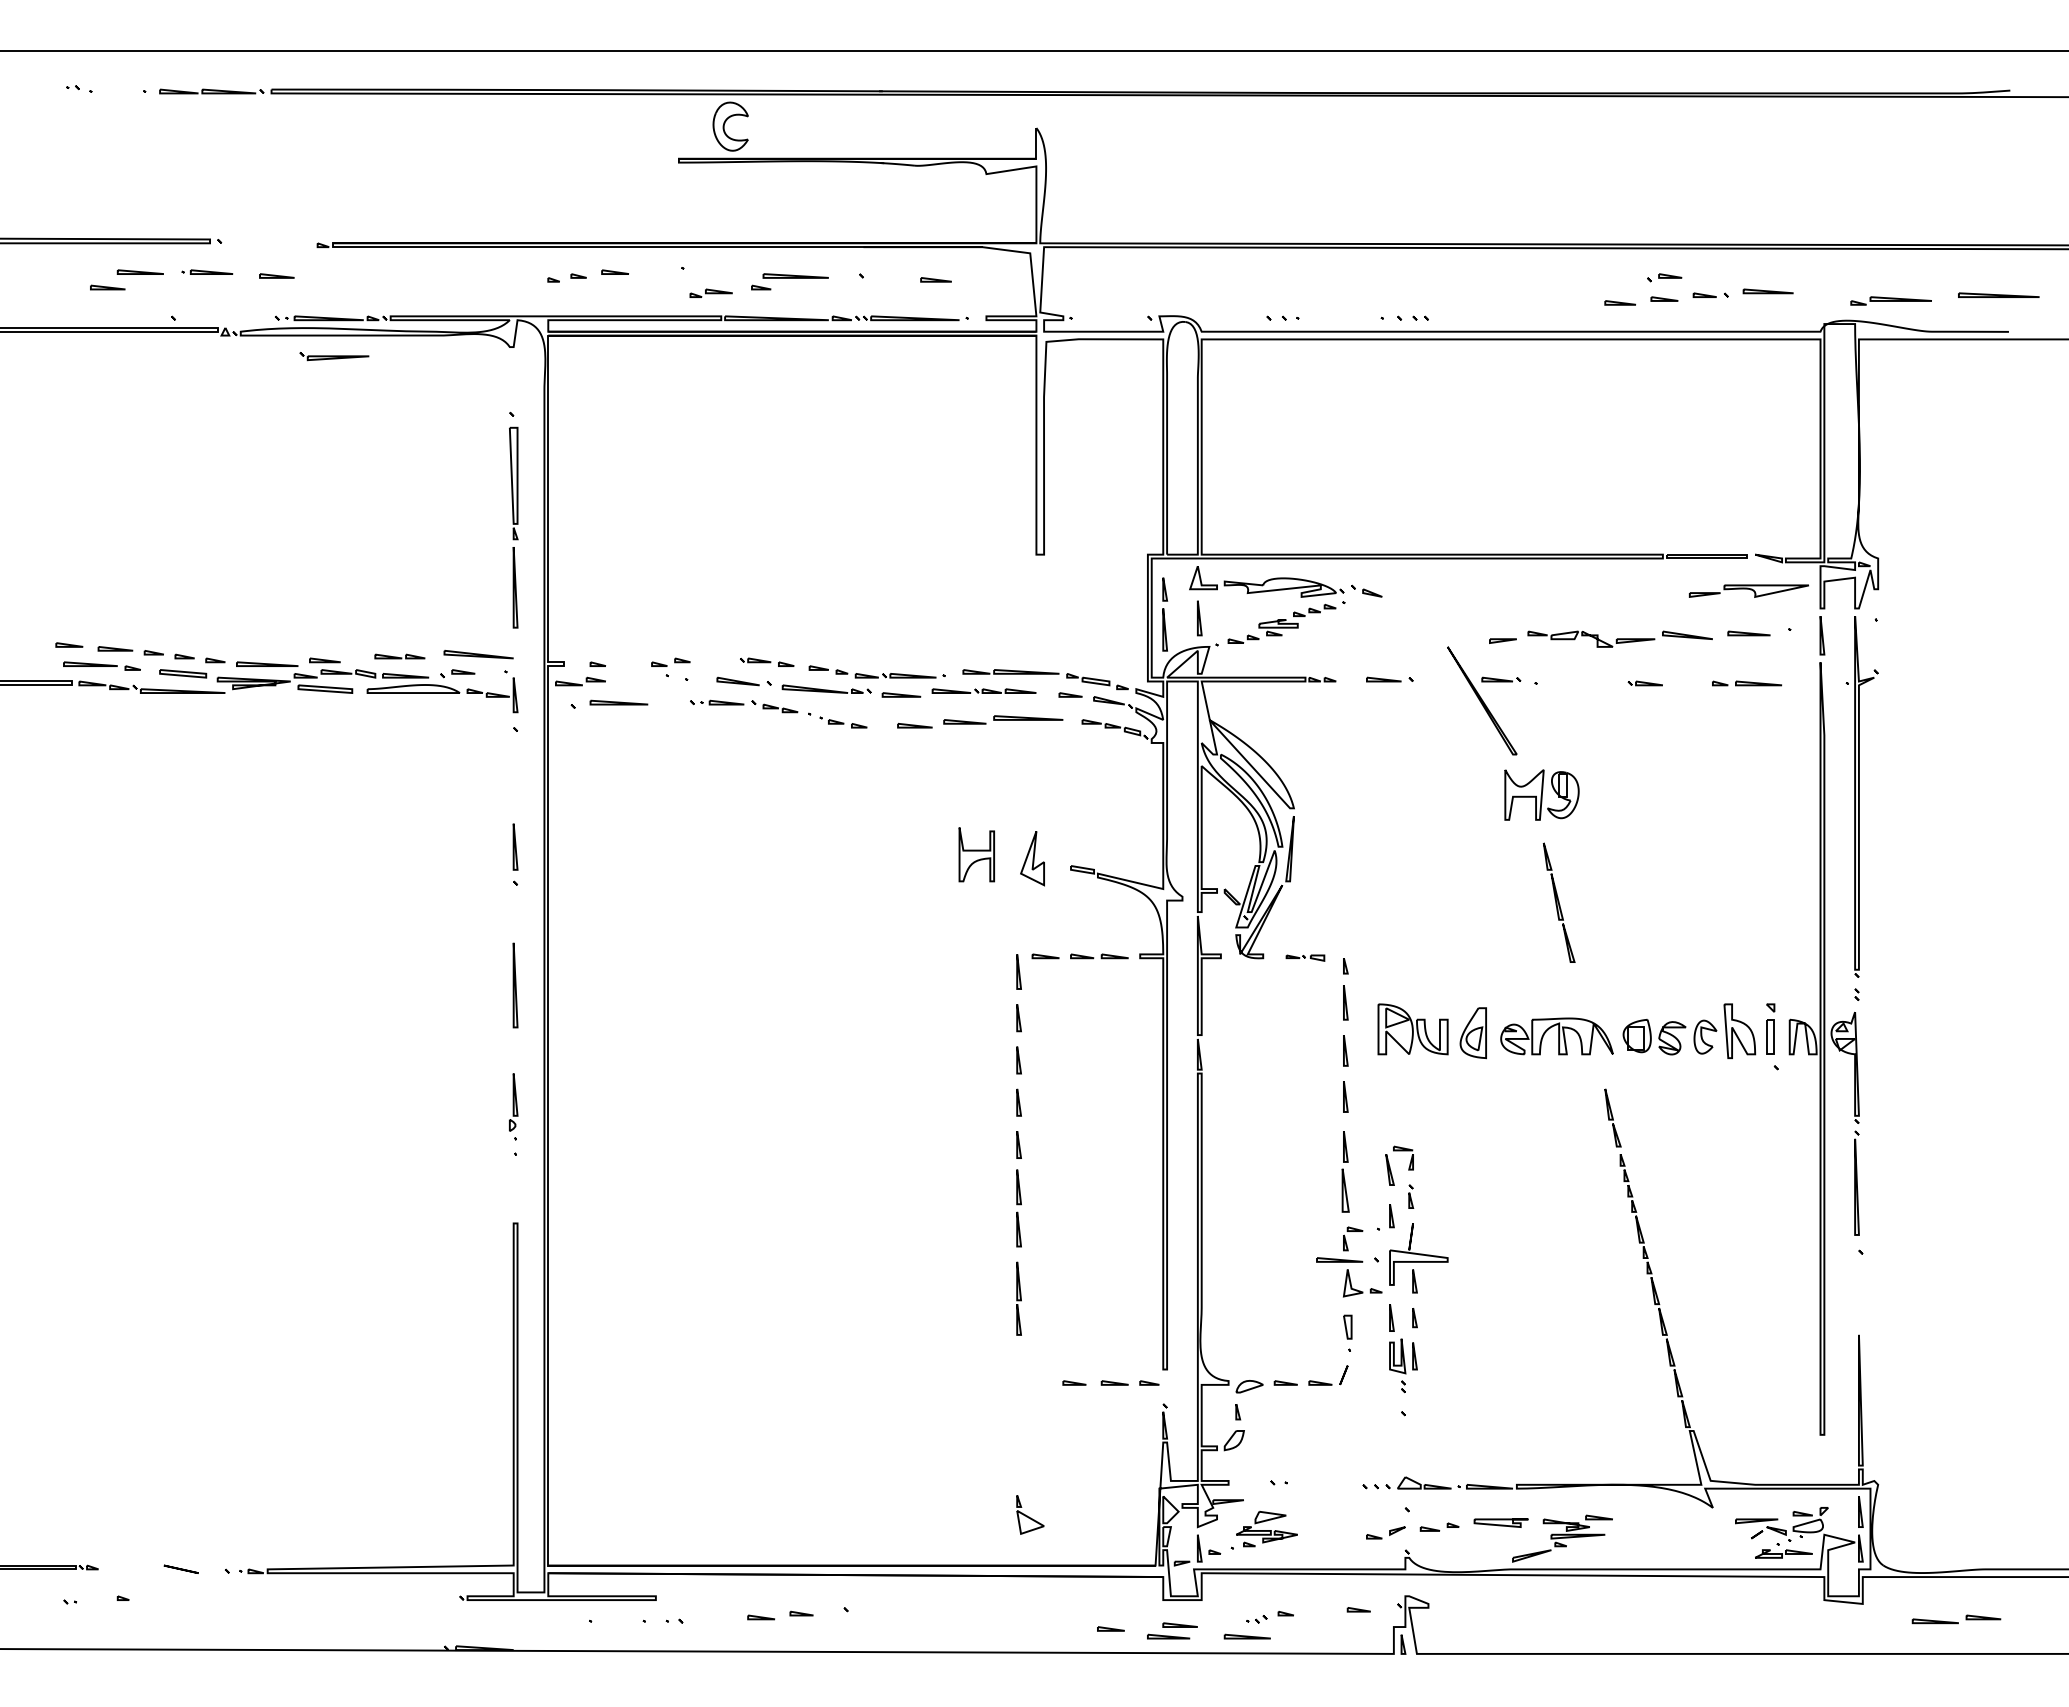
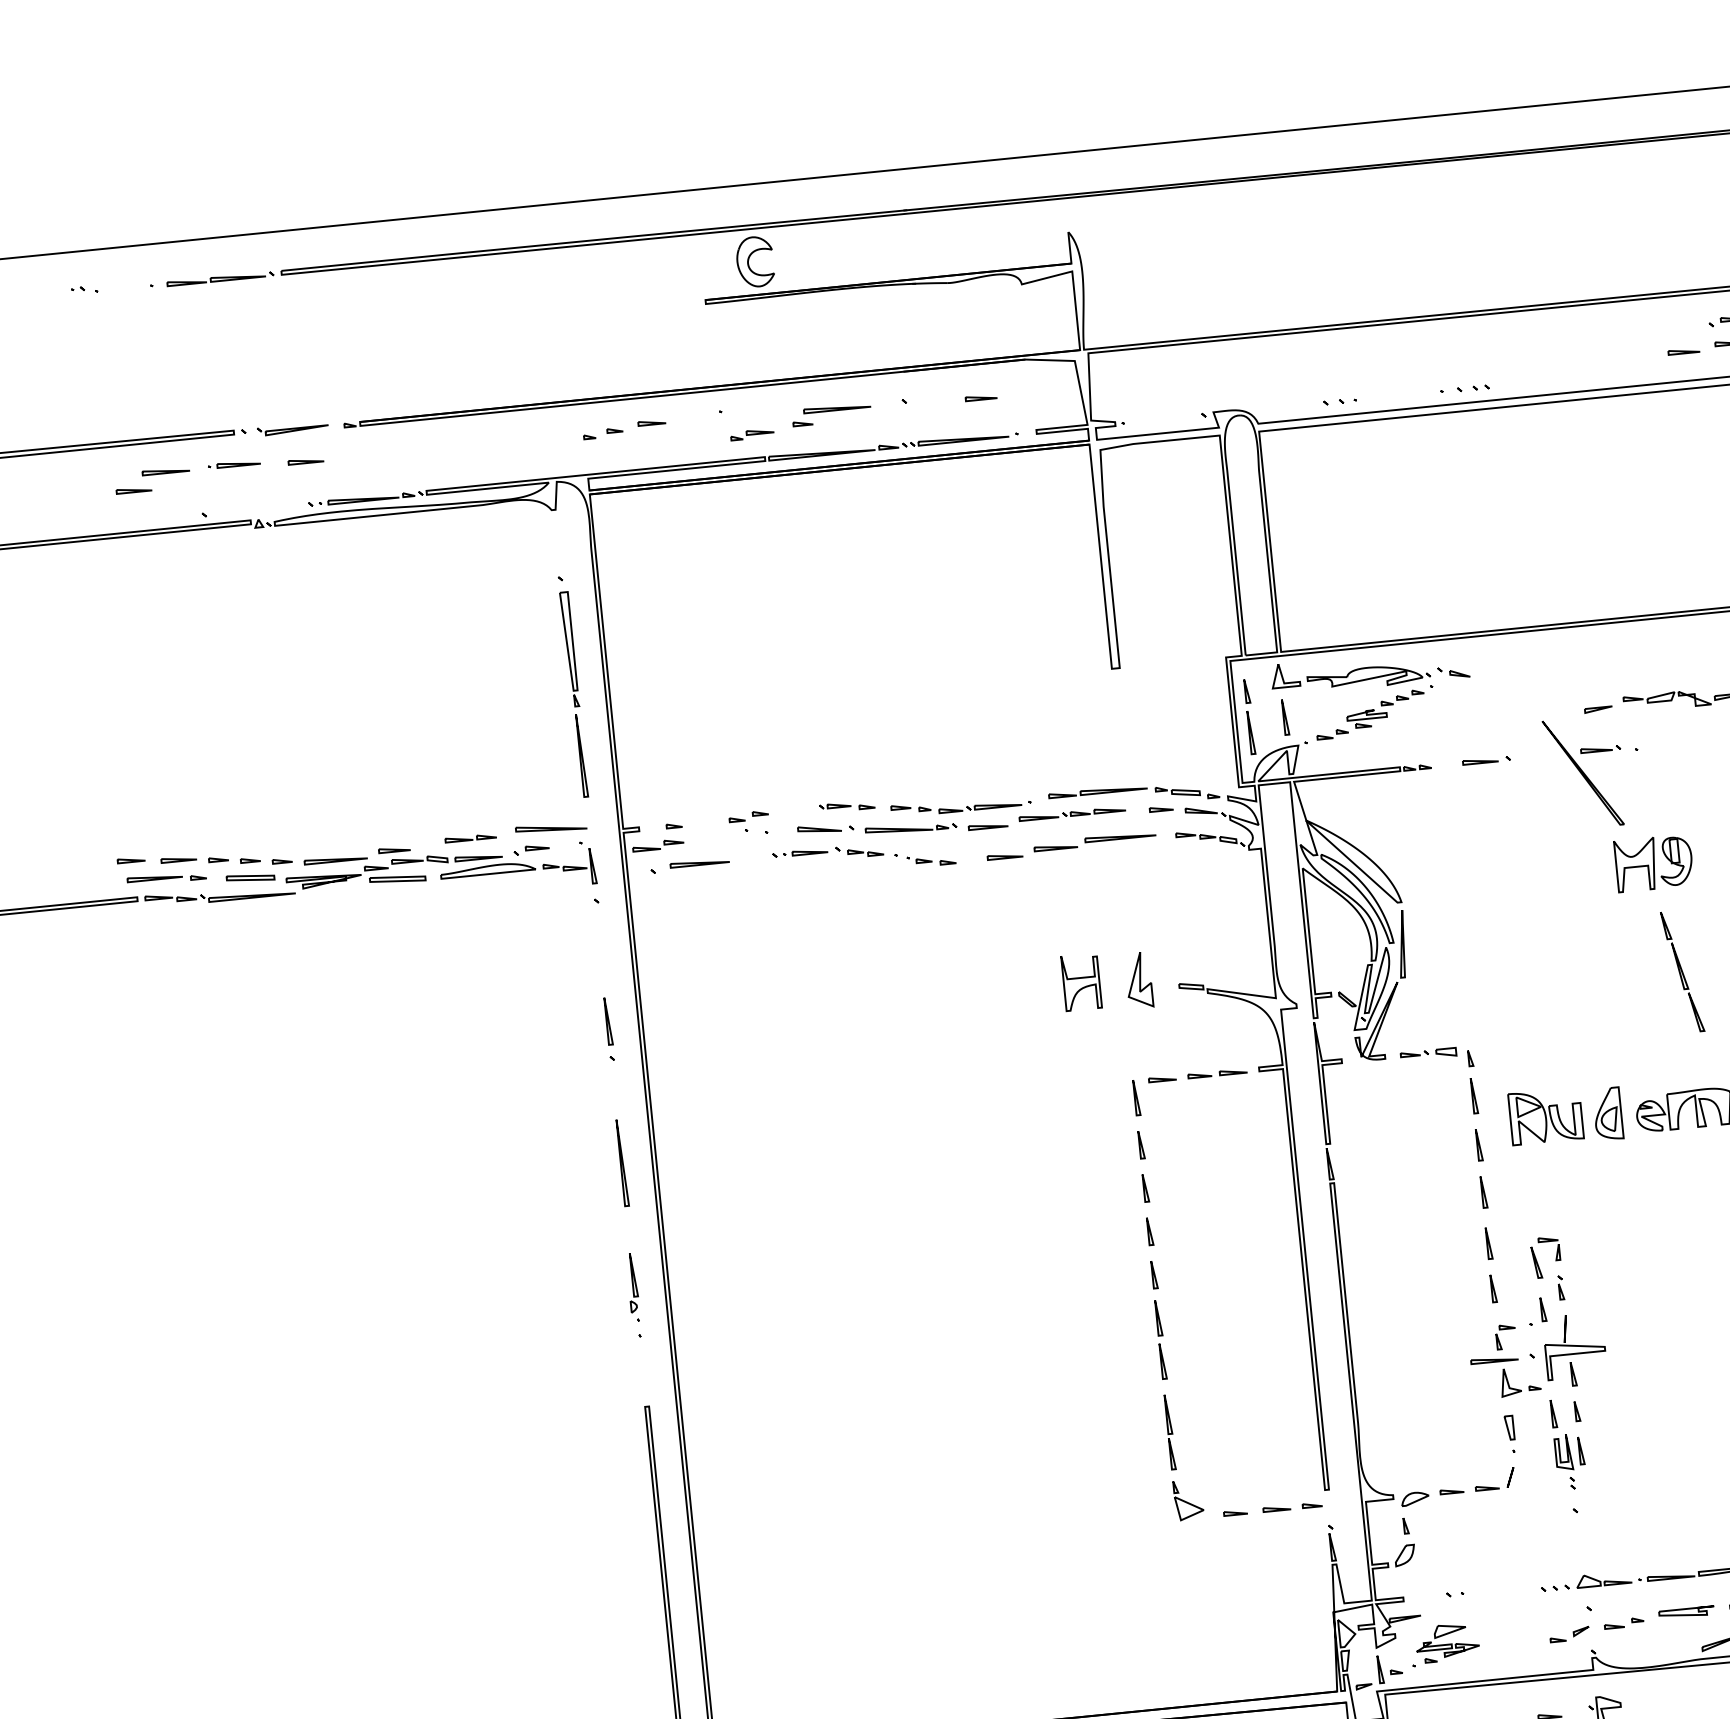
part: (334, 356) -> (292, 428), moved
part: (1305, 957) -> (1428, 1053), size x1.43
part: (1345, 1191) -> (1493, 1289), size x0.62
part: (1030, 1514) -> (1188, 1499), moved

